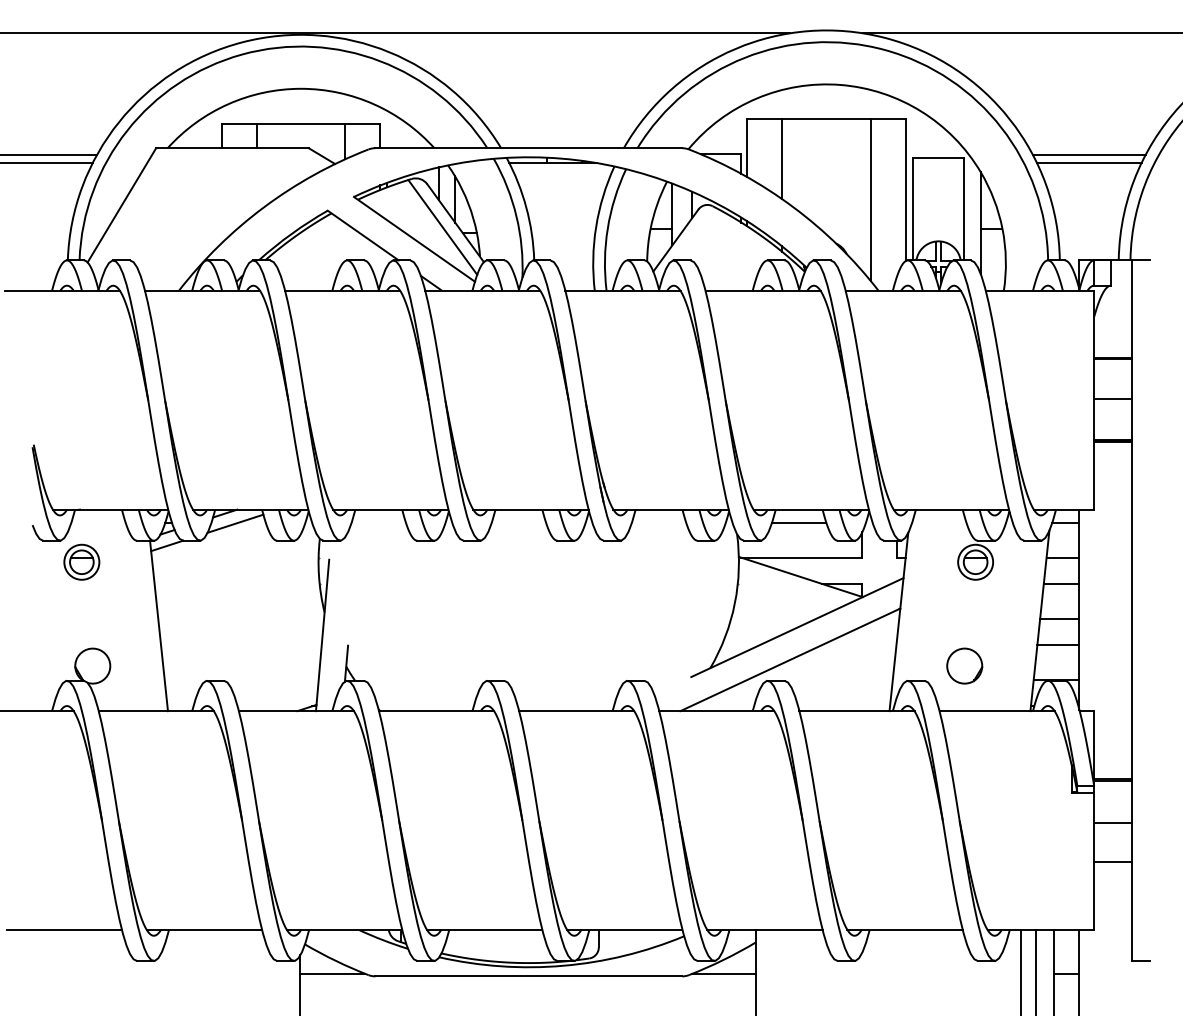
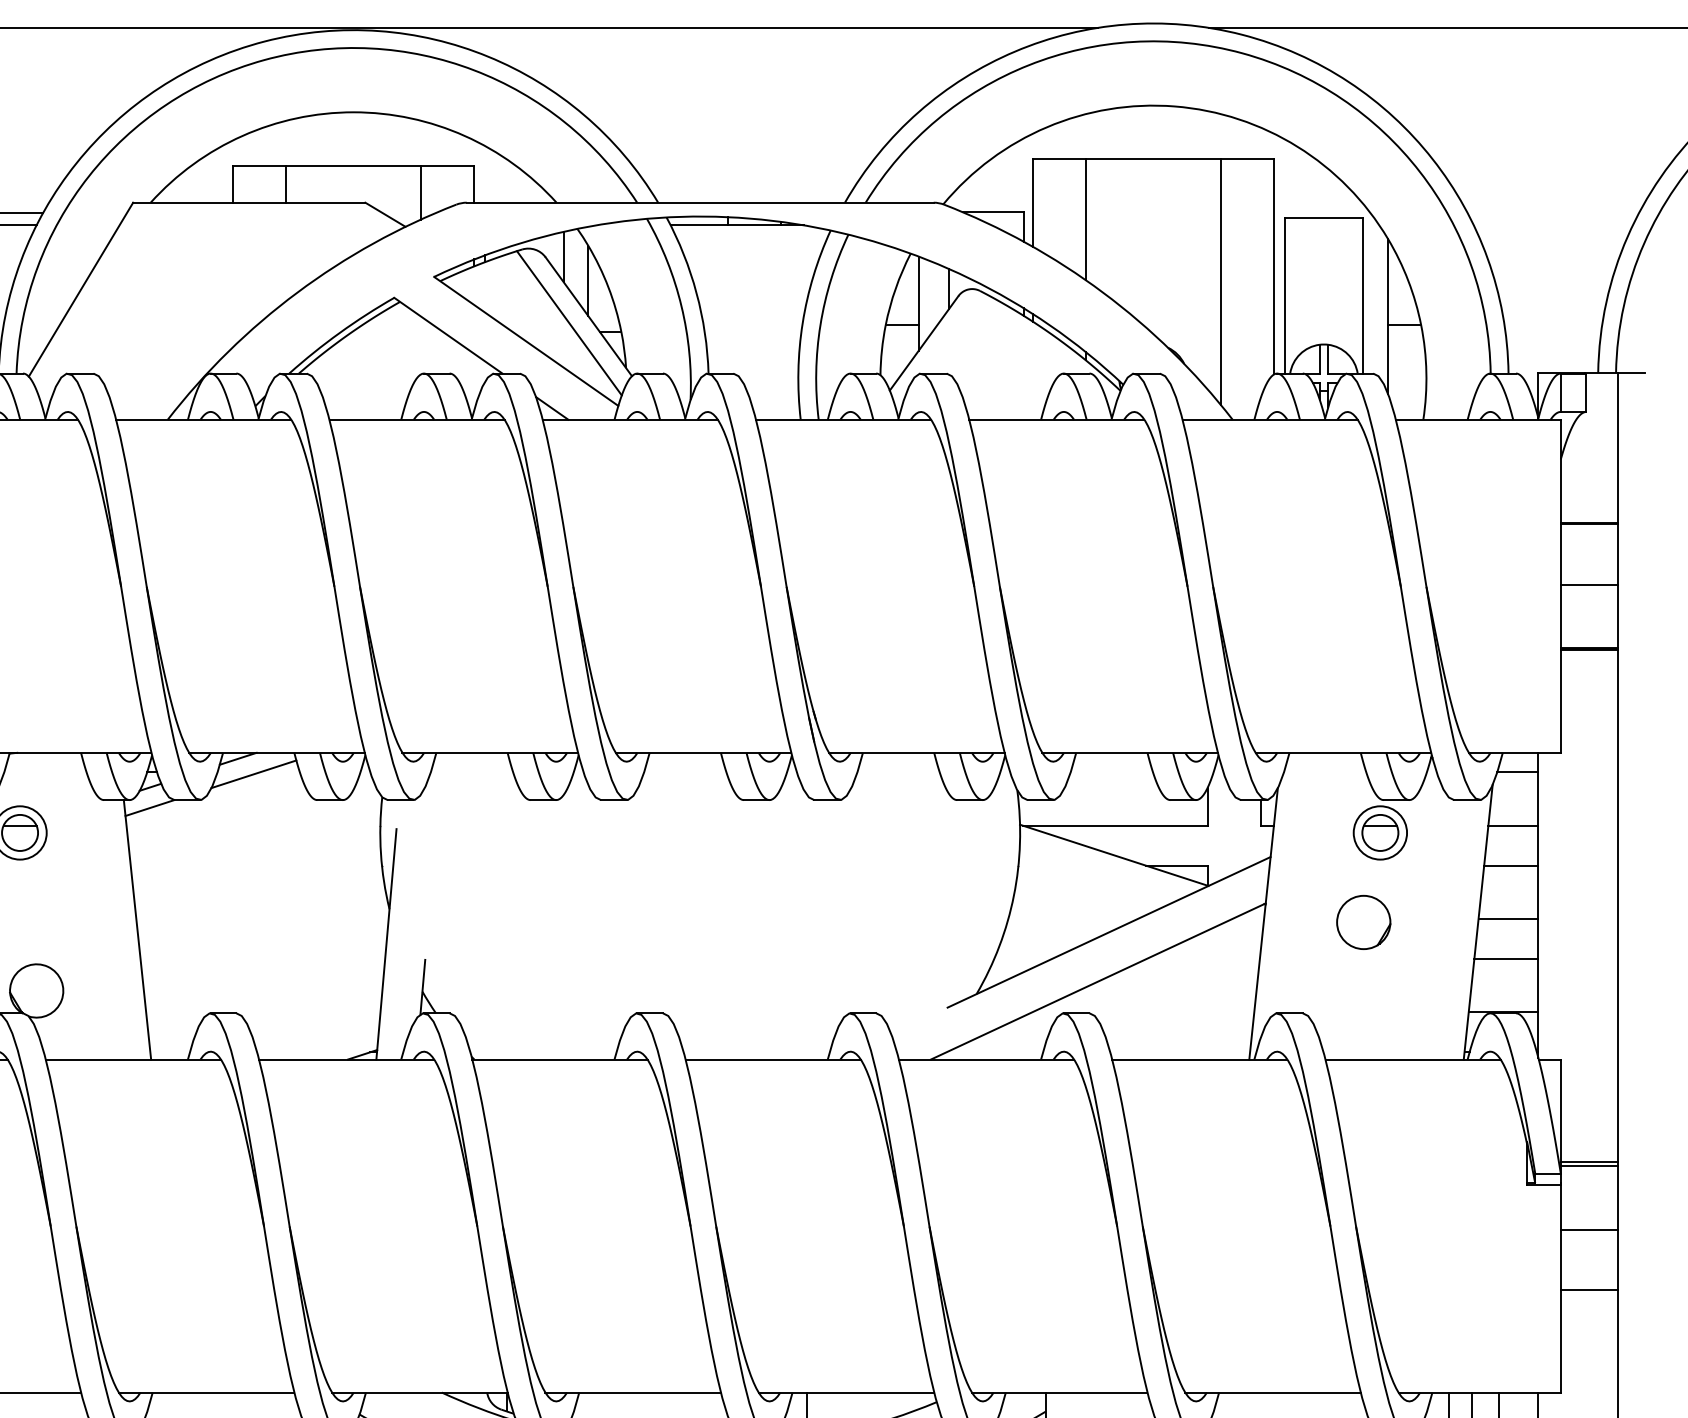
line: (1088, 154) -> (1552, 212), removed
line: (1089, 163) -> (1553, 225), removed
line: (799, 522) -> (1112, 772), removed
part: (964, 665) -> (1363, 921), moved

